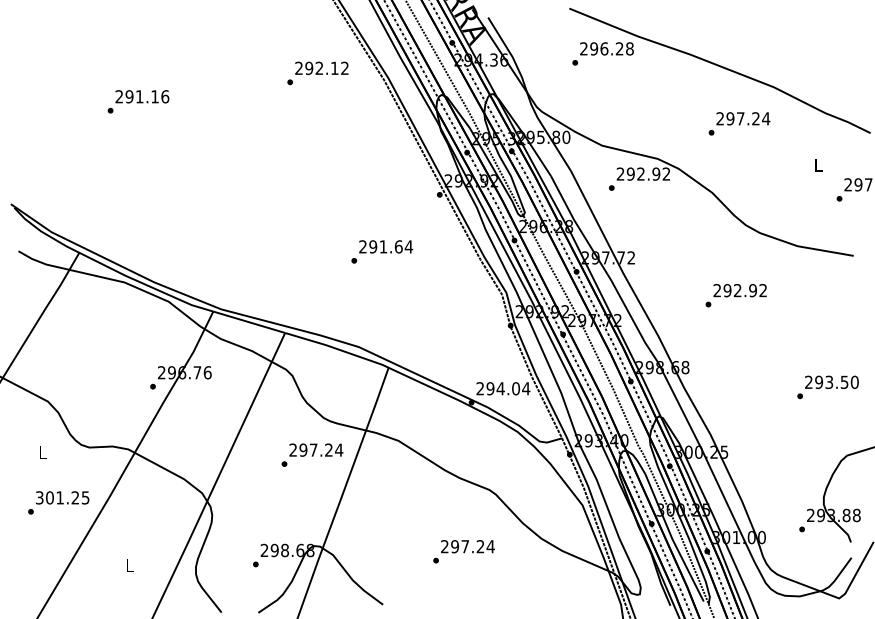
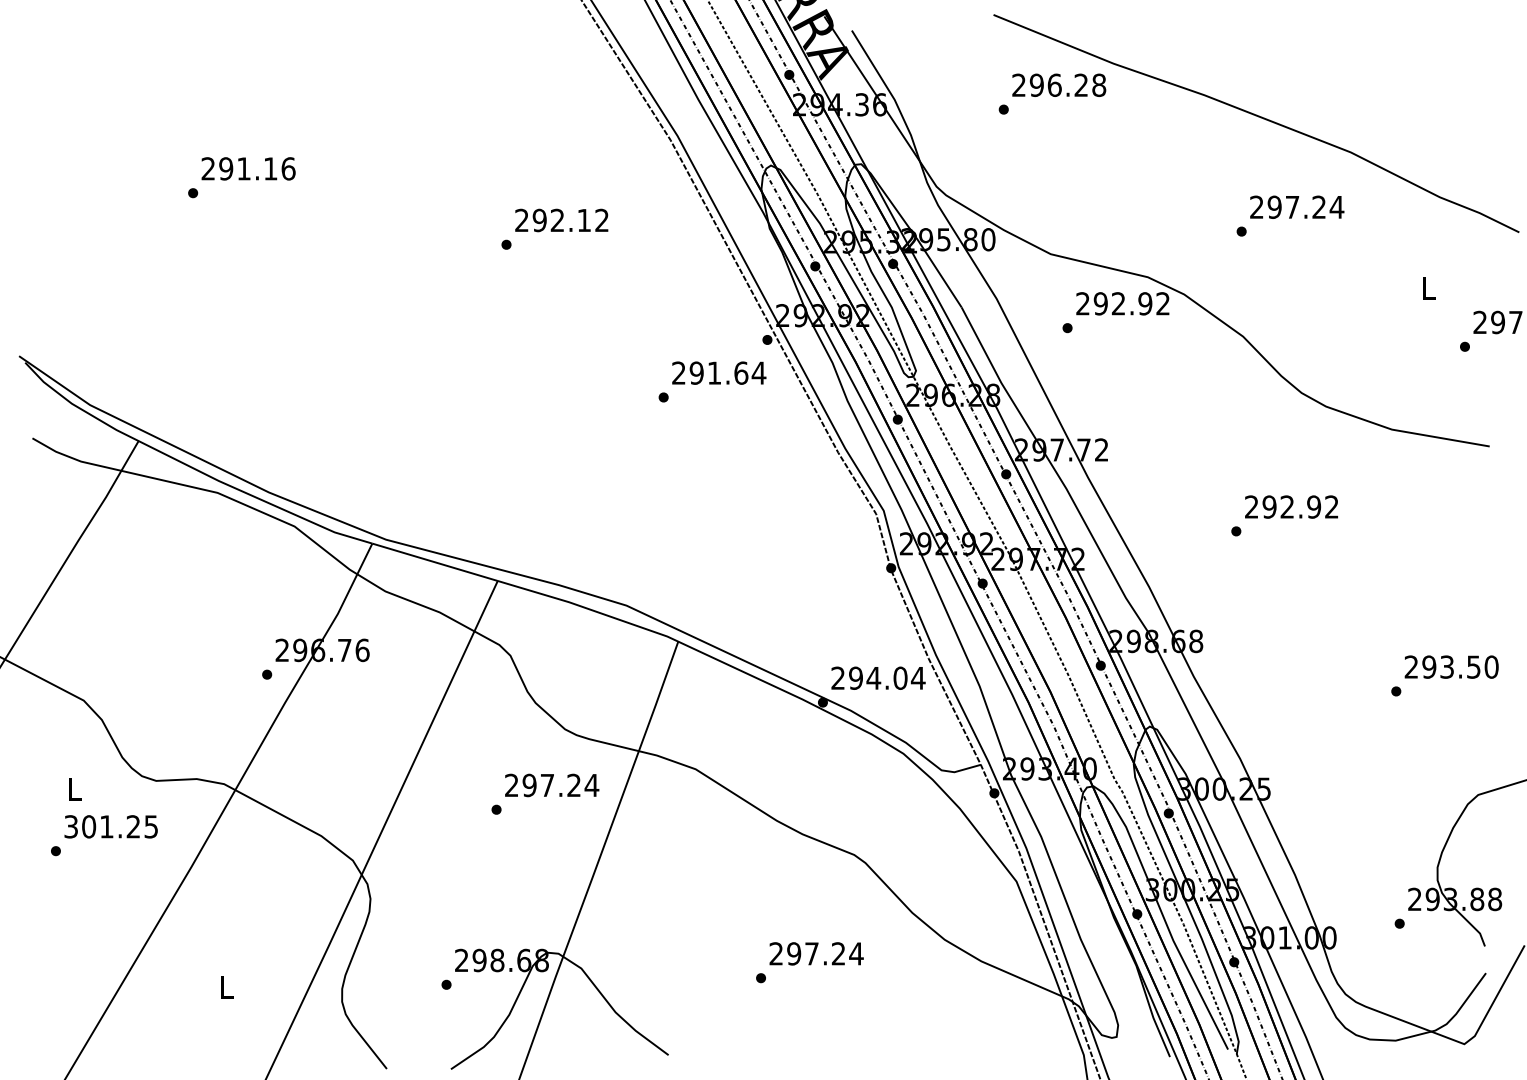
text: (317, 73) -> (554, 229), moved
text: (382, 251) -> (712, 381), moved
text: (58, 502) -> (103, 834), moved

